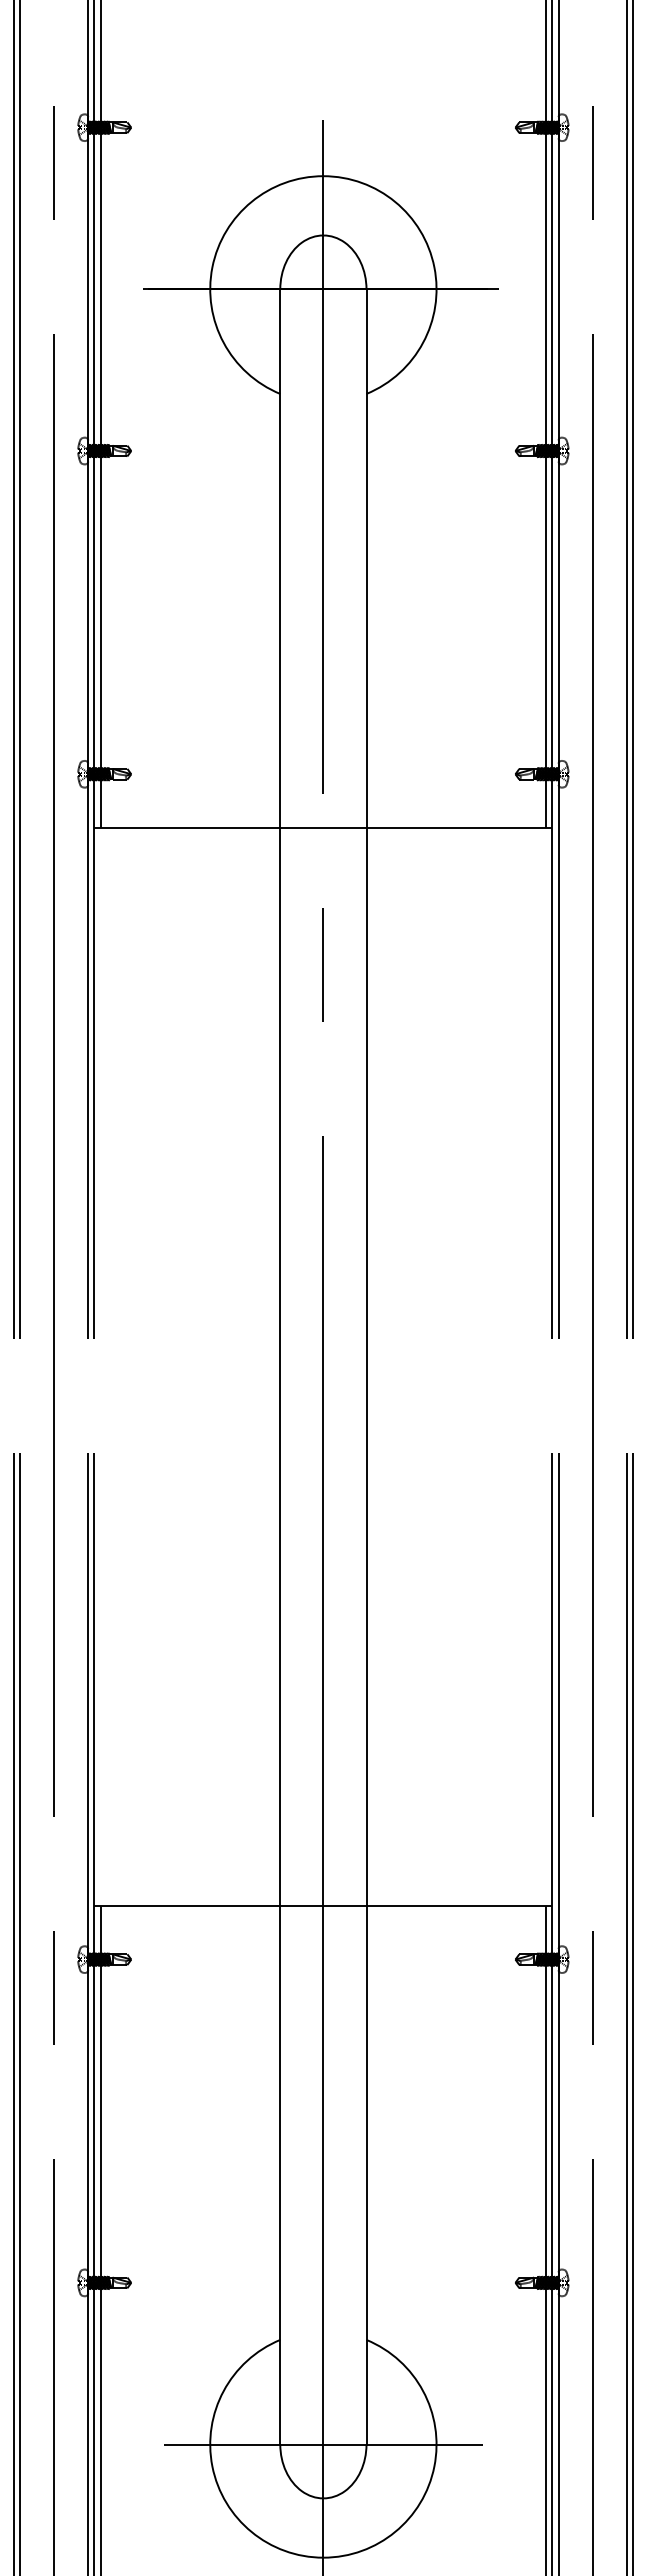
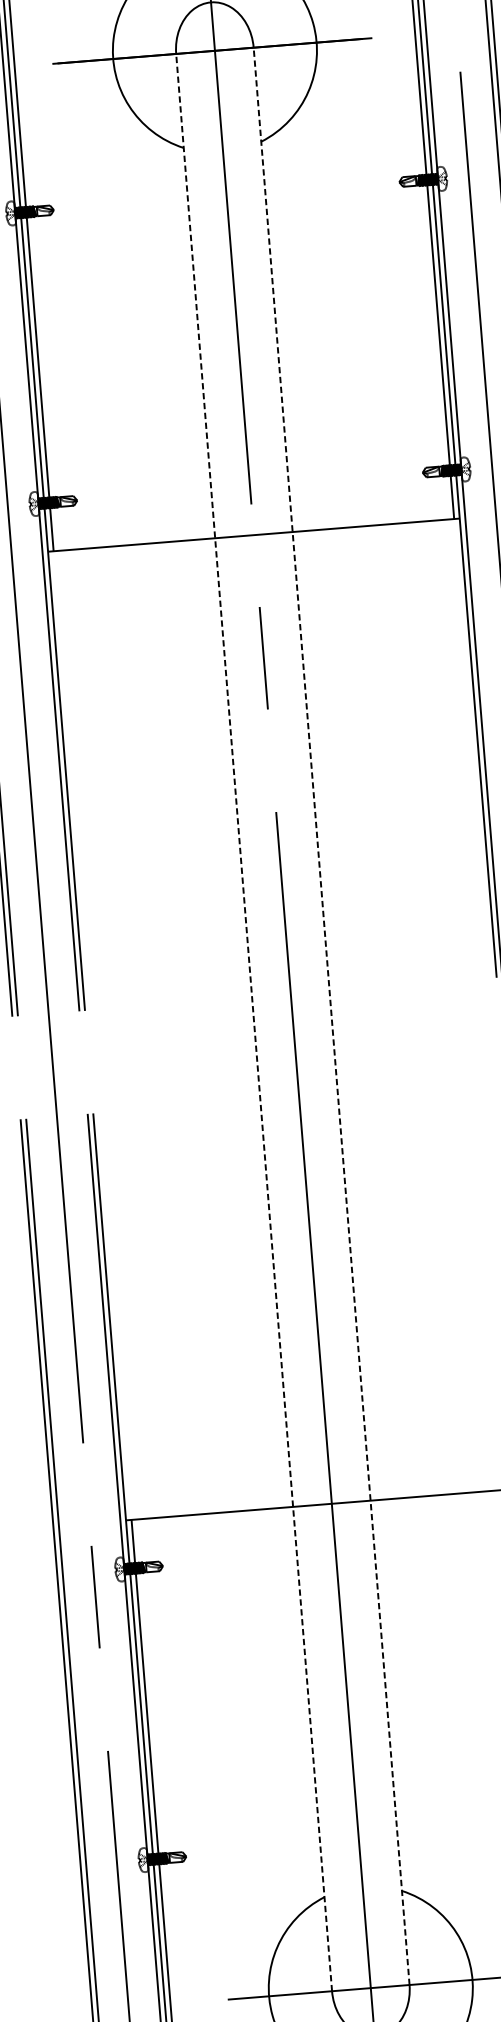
line: (280, 1366) -> (254, 1022), solid -> dashed
line: (366, 1366) -> (331, 1015), solid -> dashed

